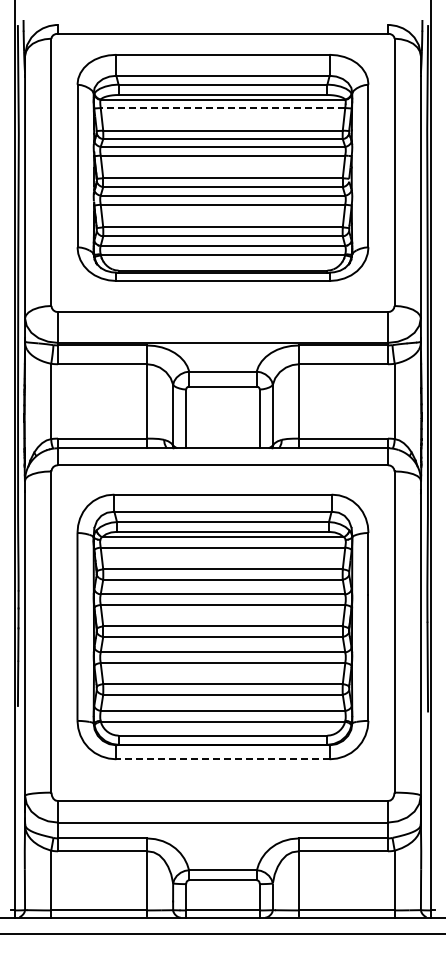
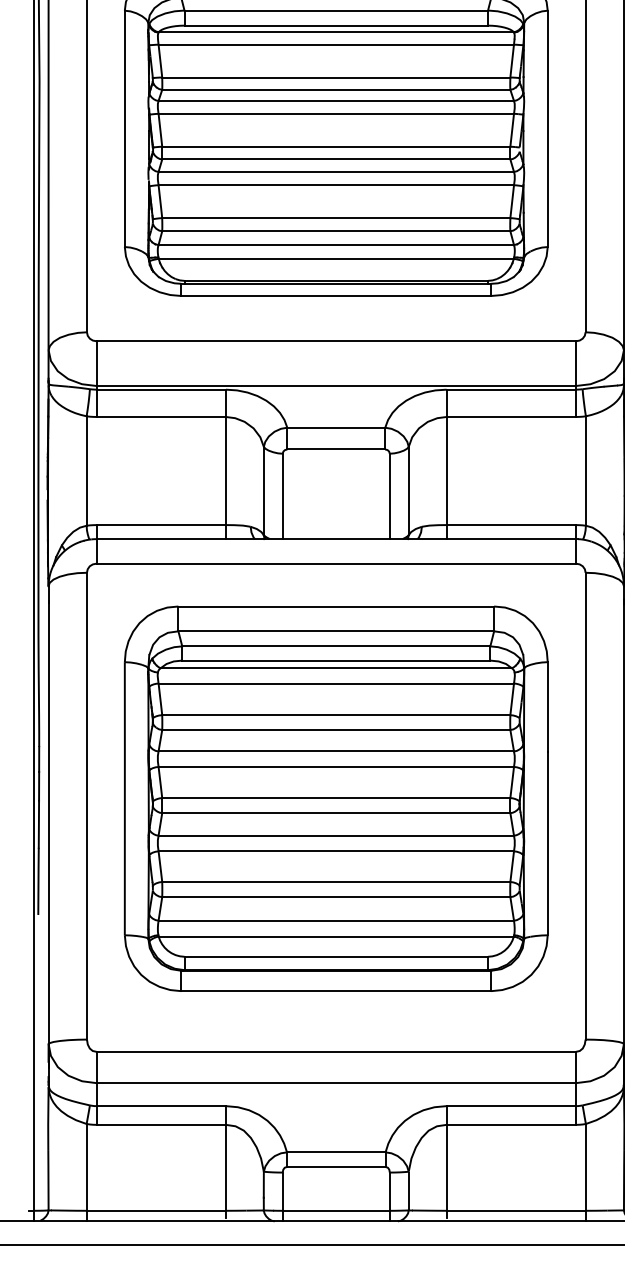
line: (222, 108) -> (335, 45), dashed -> solid
line: (223, 759) -> (337, 991), dashed -> solid

